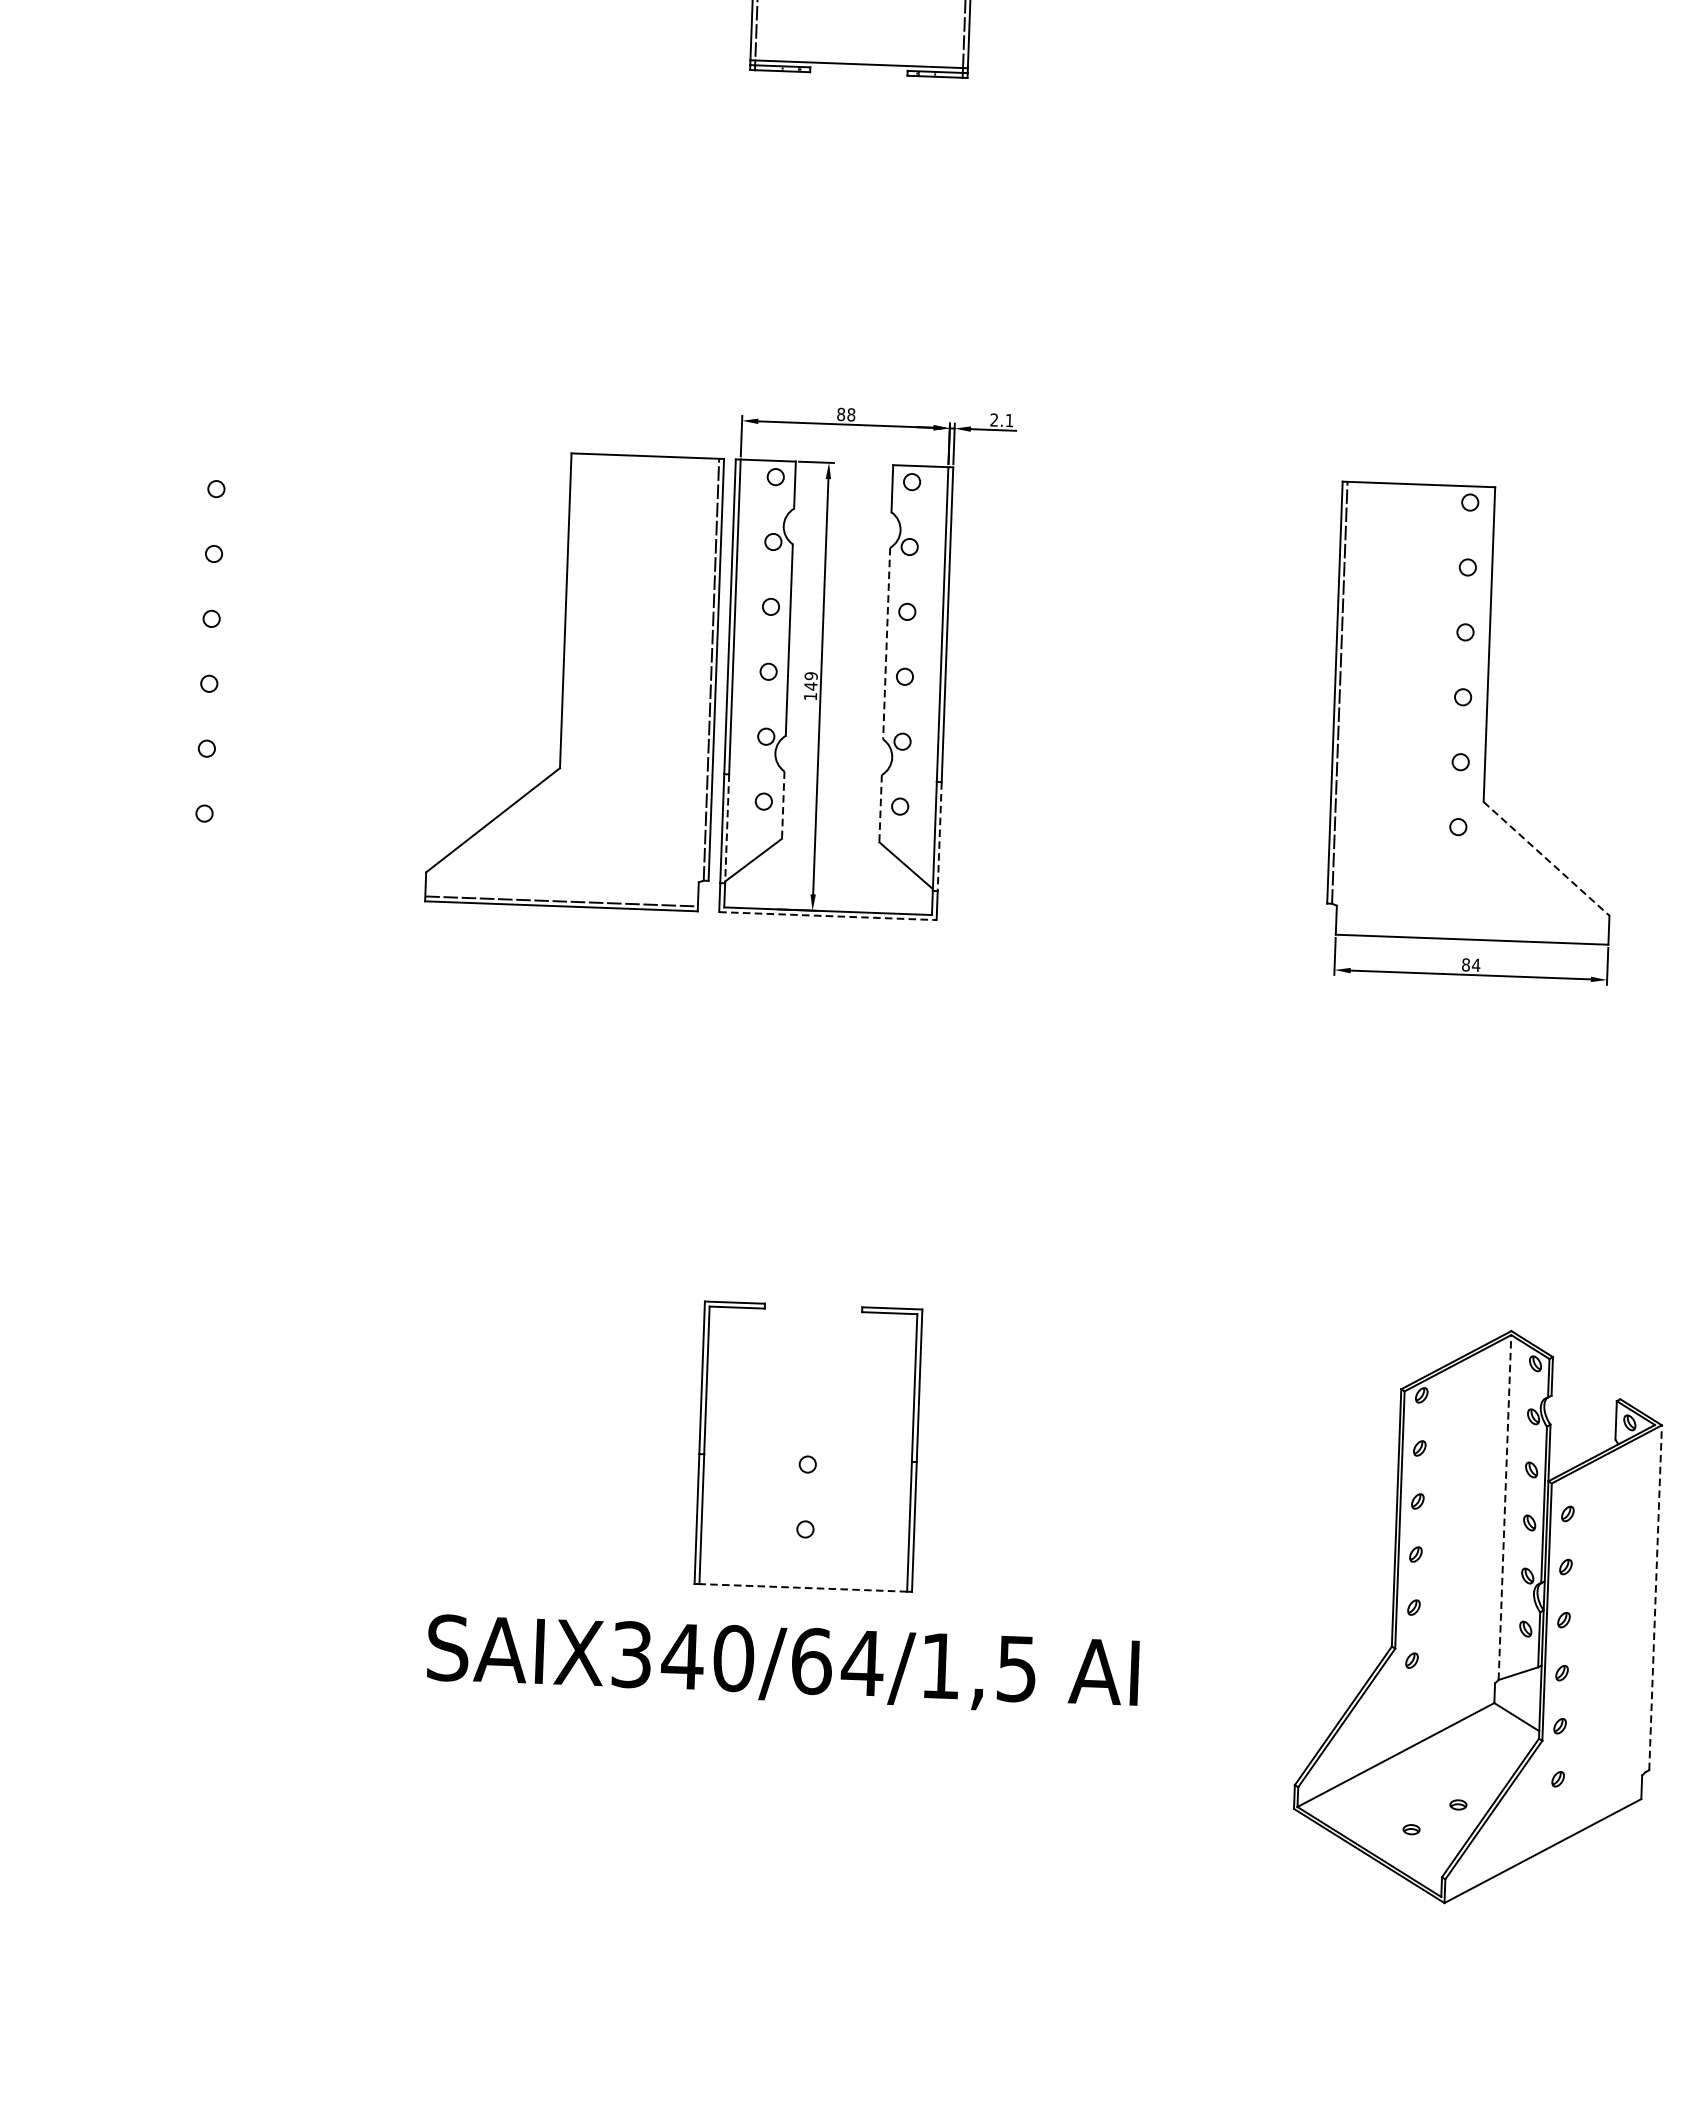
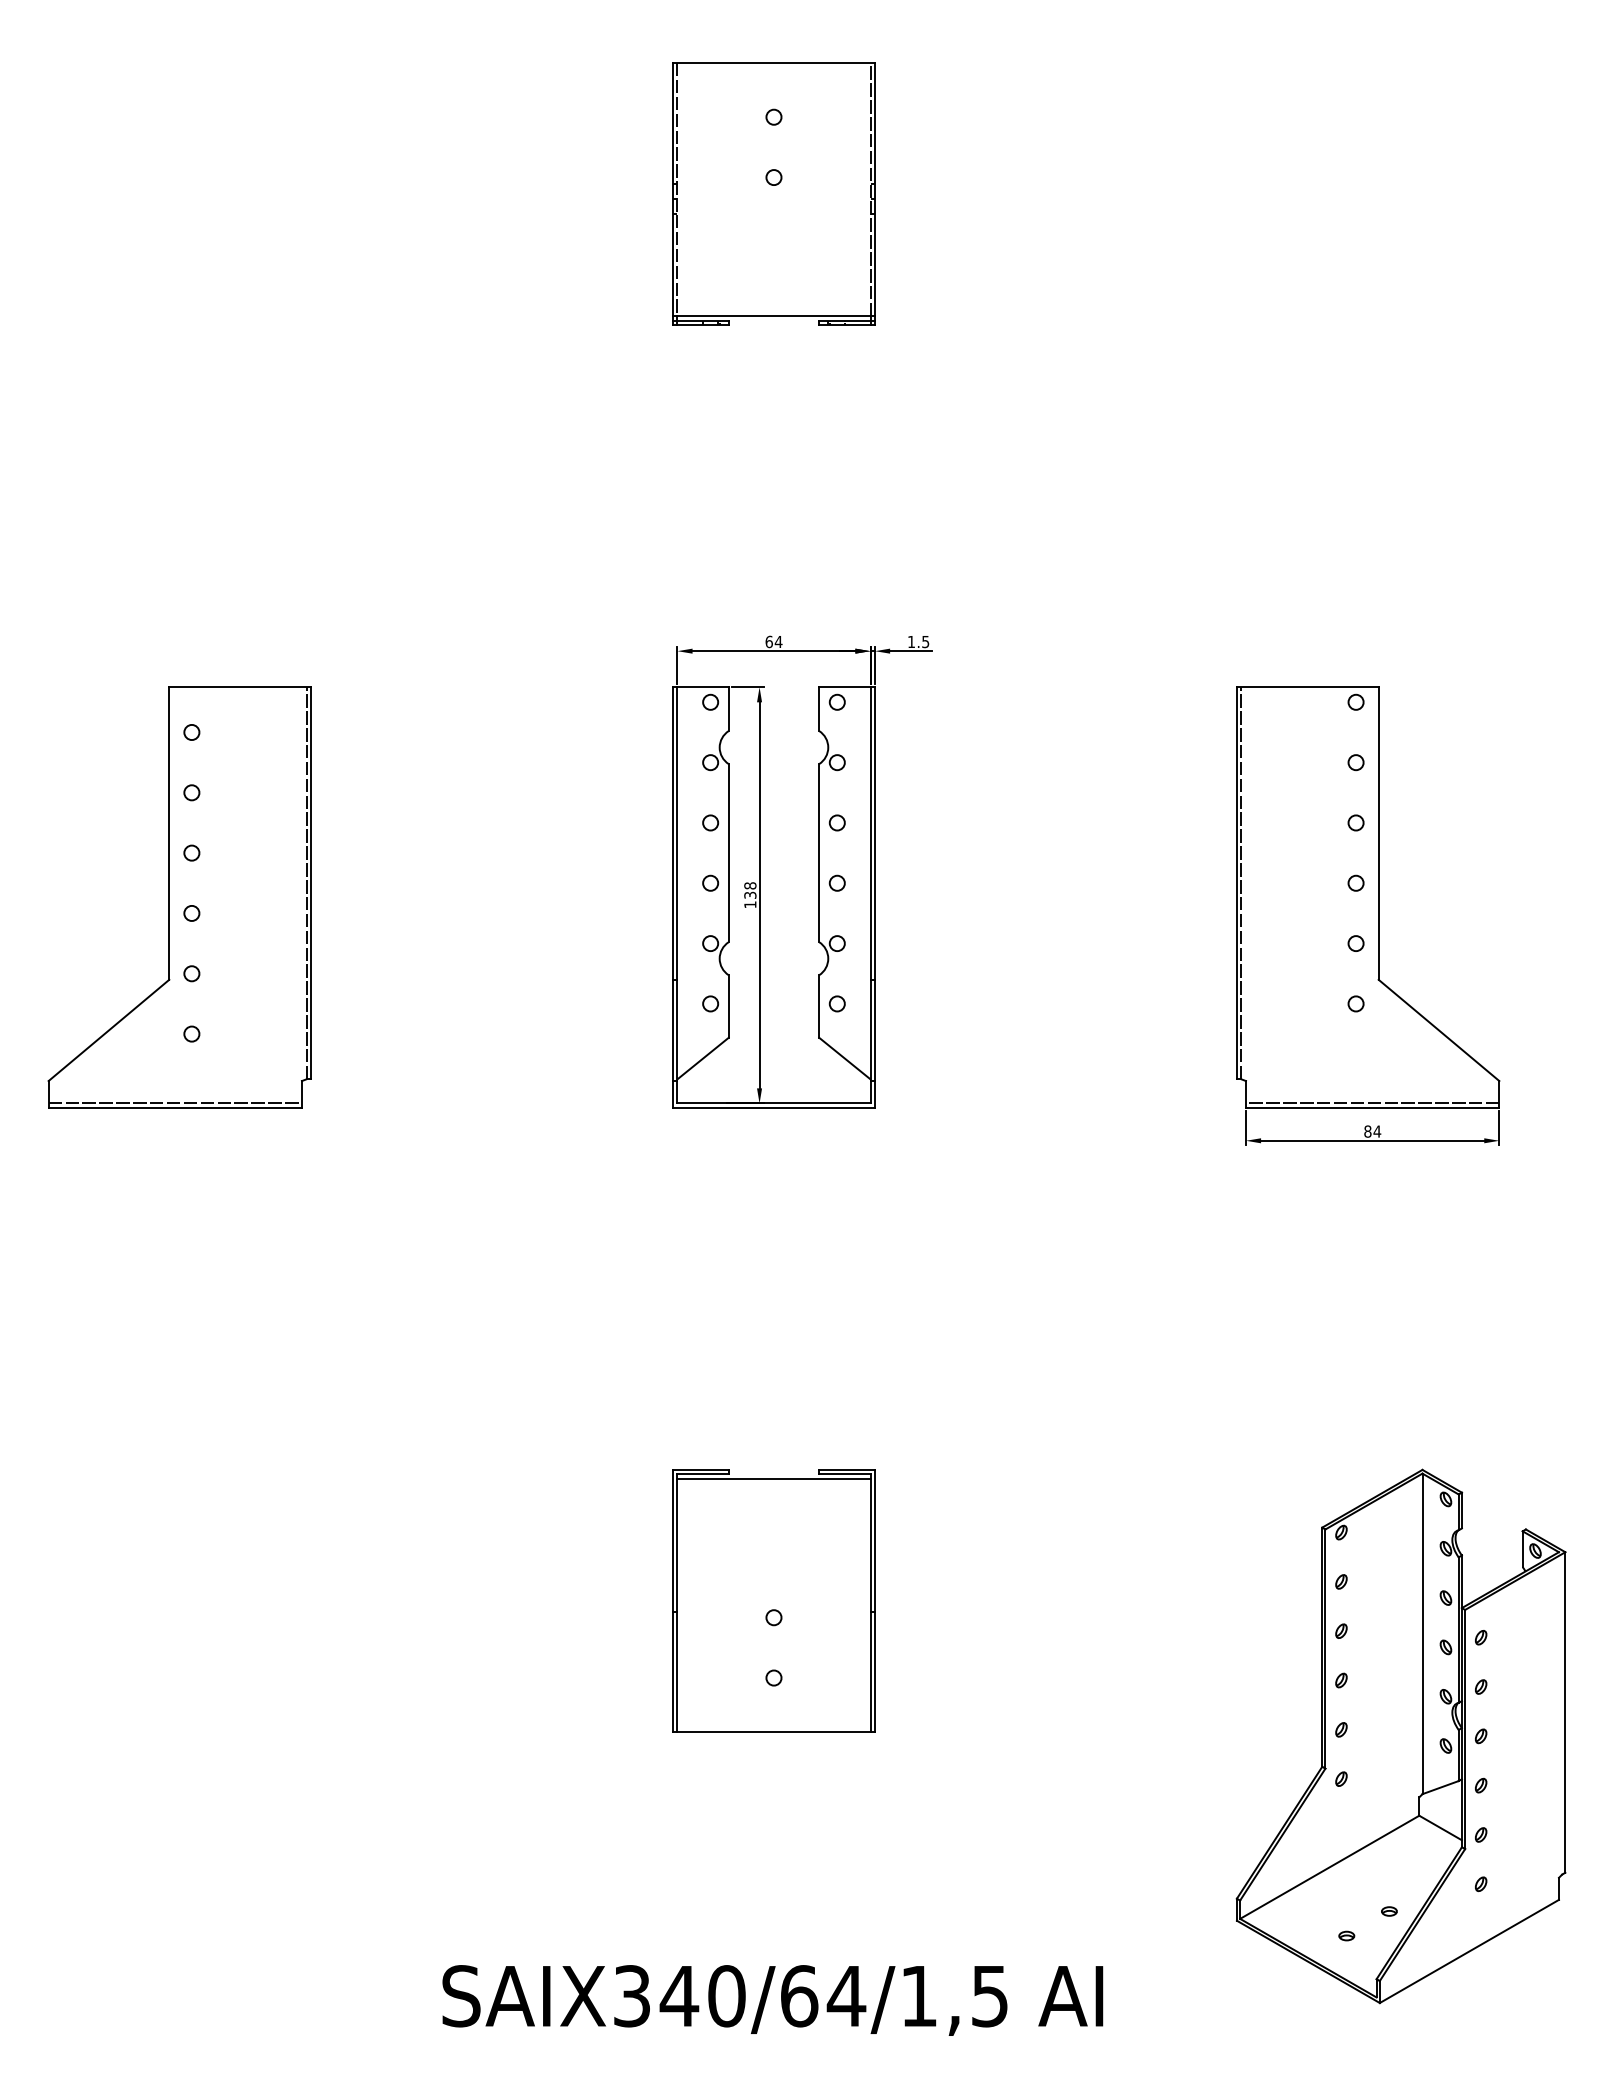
text: (845, 414) -> (773, 641), 88 -> 64
text: (1001, 419) -> (918, 641), 2.1 -> 1.5
line: (886, 644) -> (819, 853), dashed -> solid
part: (574, 680) -> (179, 897), moved
text: (811, 681) -> (750, 890), 149 -> 138
line: (782, 806) -> (728, 1007), dashed -> solid
line: (880, 809) -> (819, 1007), dashed -> solid
line: (727, 828) -> (677, 1030), dashed -> solid
line: (940, 836) -> (875, 1030), dashed -> solid
line: (1547, 858) -> (1439, 1030), dashed -> solid
line: (828, 915) -> (774, 1107), dashed -> solid
line: (1472, 934) -> (1372, 1103), added
line: (812, 1314) -> (773, 1478), added
line: (1504, 1507) -> (1422, 1633), dashed -> solid
line: (802, 1588) -> (773, 1732), dashed -> solid
line: (1655, 1597) -> (1565, 1712), dashed -> solid
text: (782, 1664) -> (772, 2000), moved

